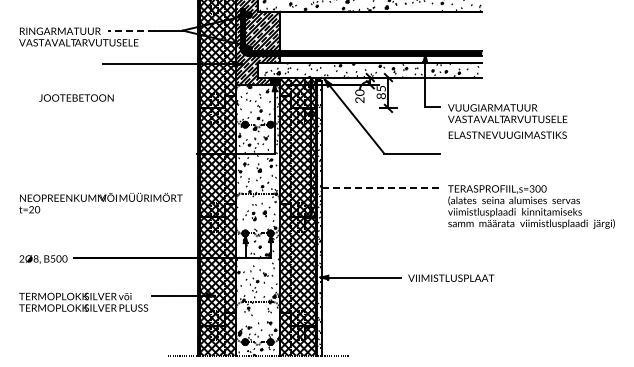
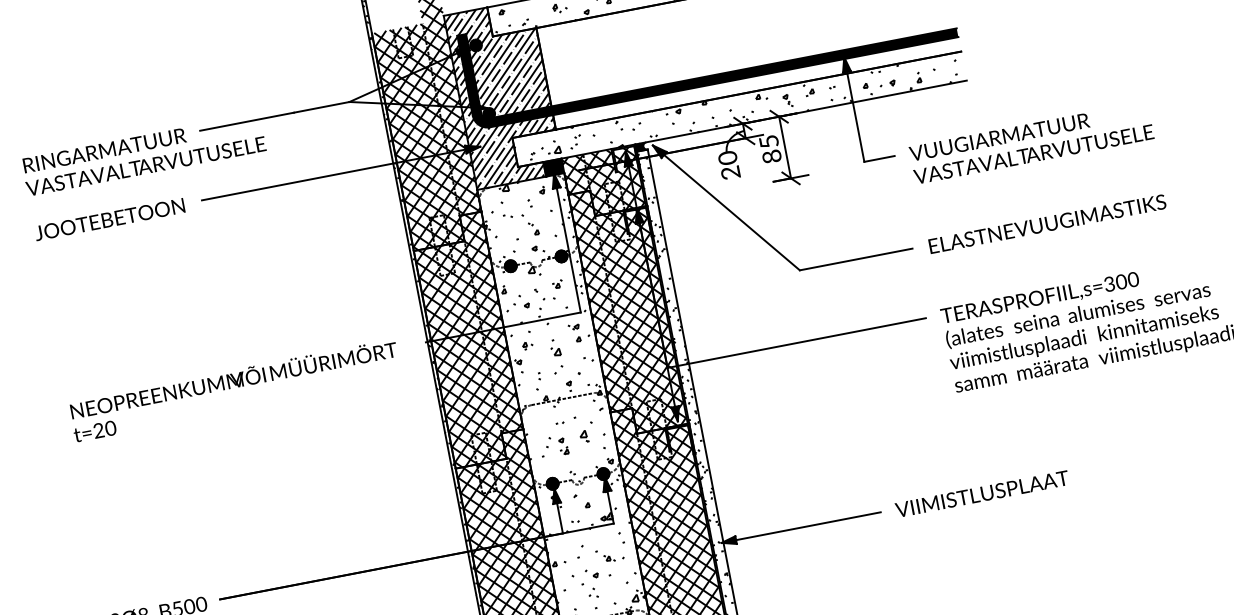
line: (131, 30) -> (246, 121), dashed -> solid
text: (76, 97) -> (109, 218), moved
text: (507, 134) -> (1046, 222), moved
line: (375, 188) -> (795, 343), dashed -> solid
text: (100, 202) -> (234, 389), moved

